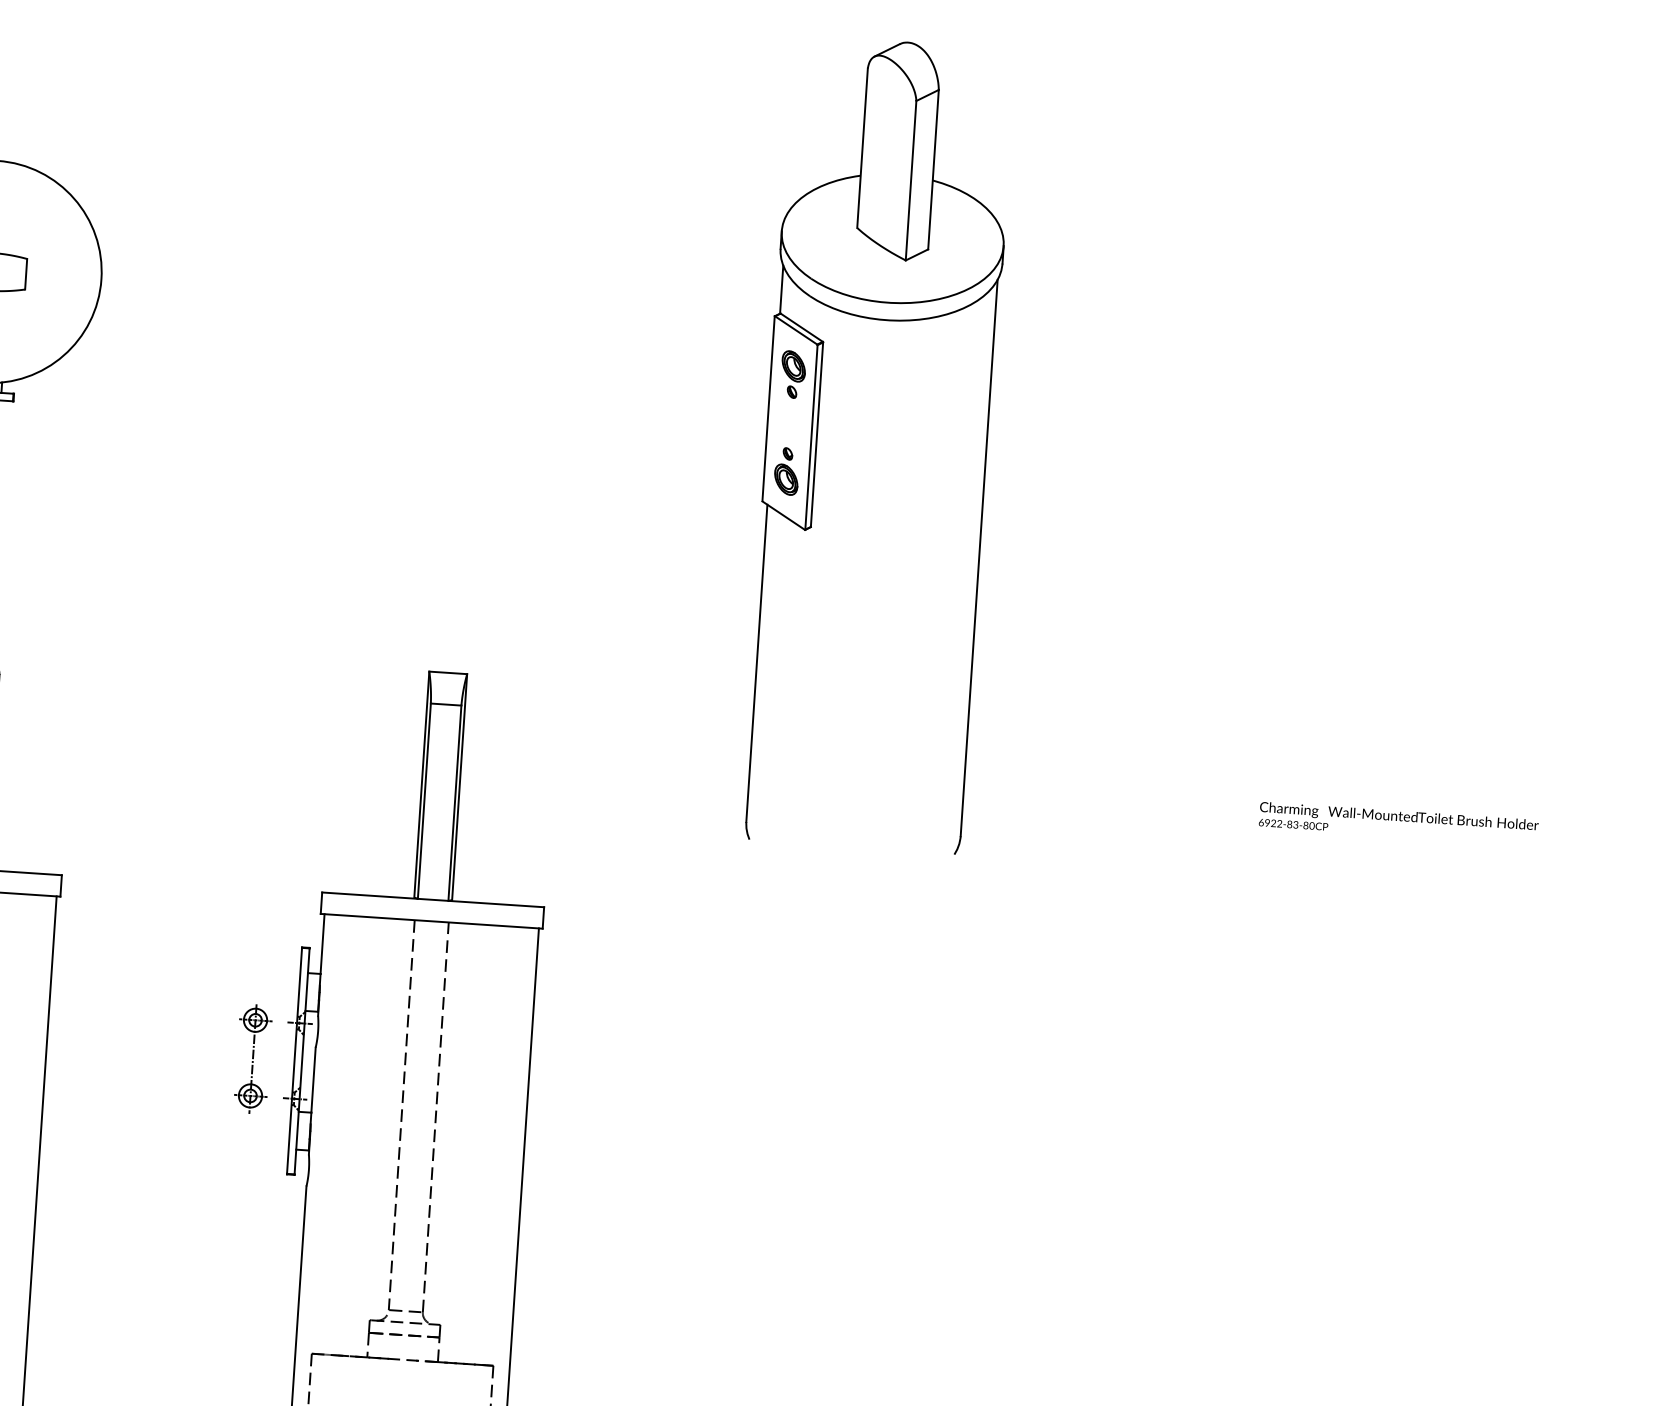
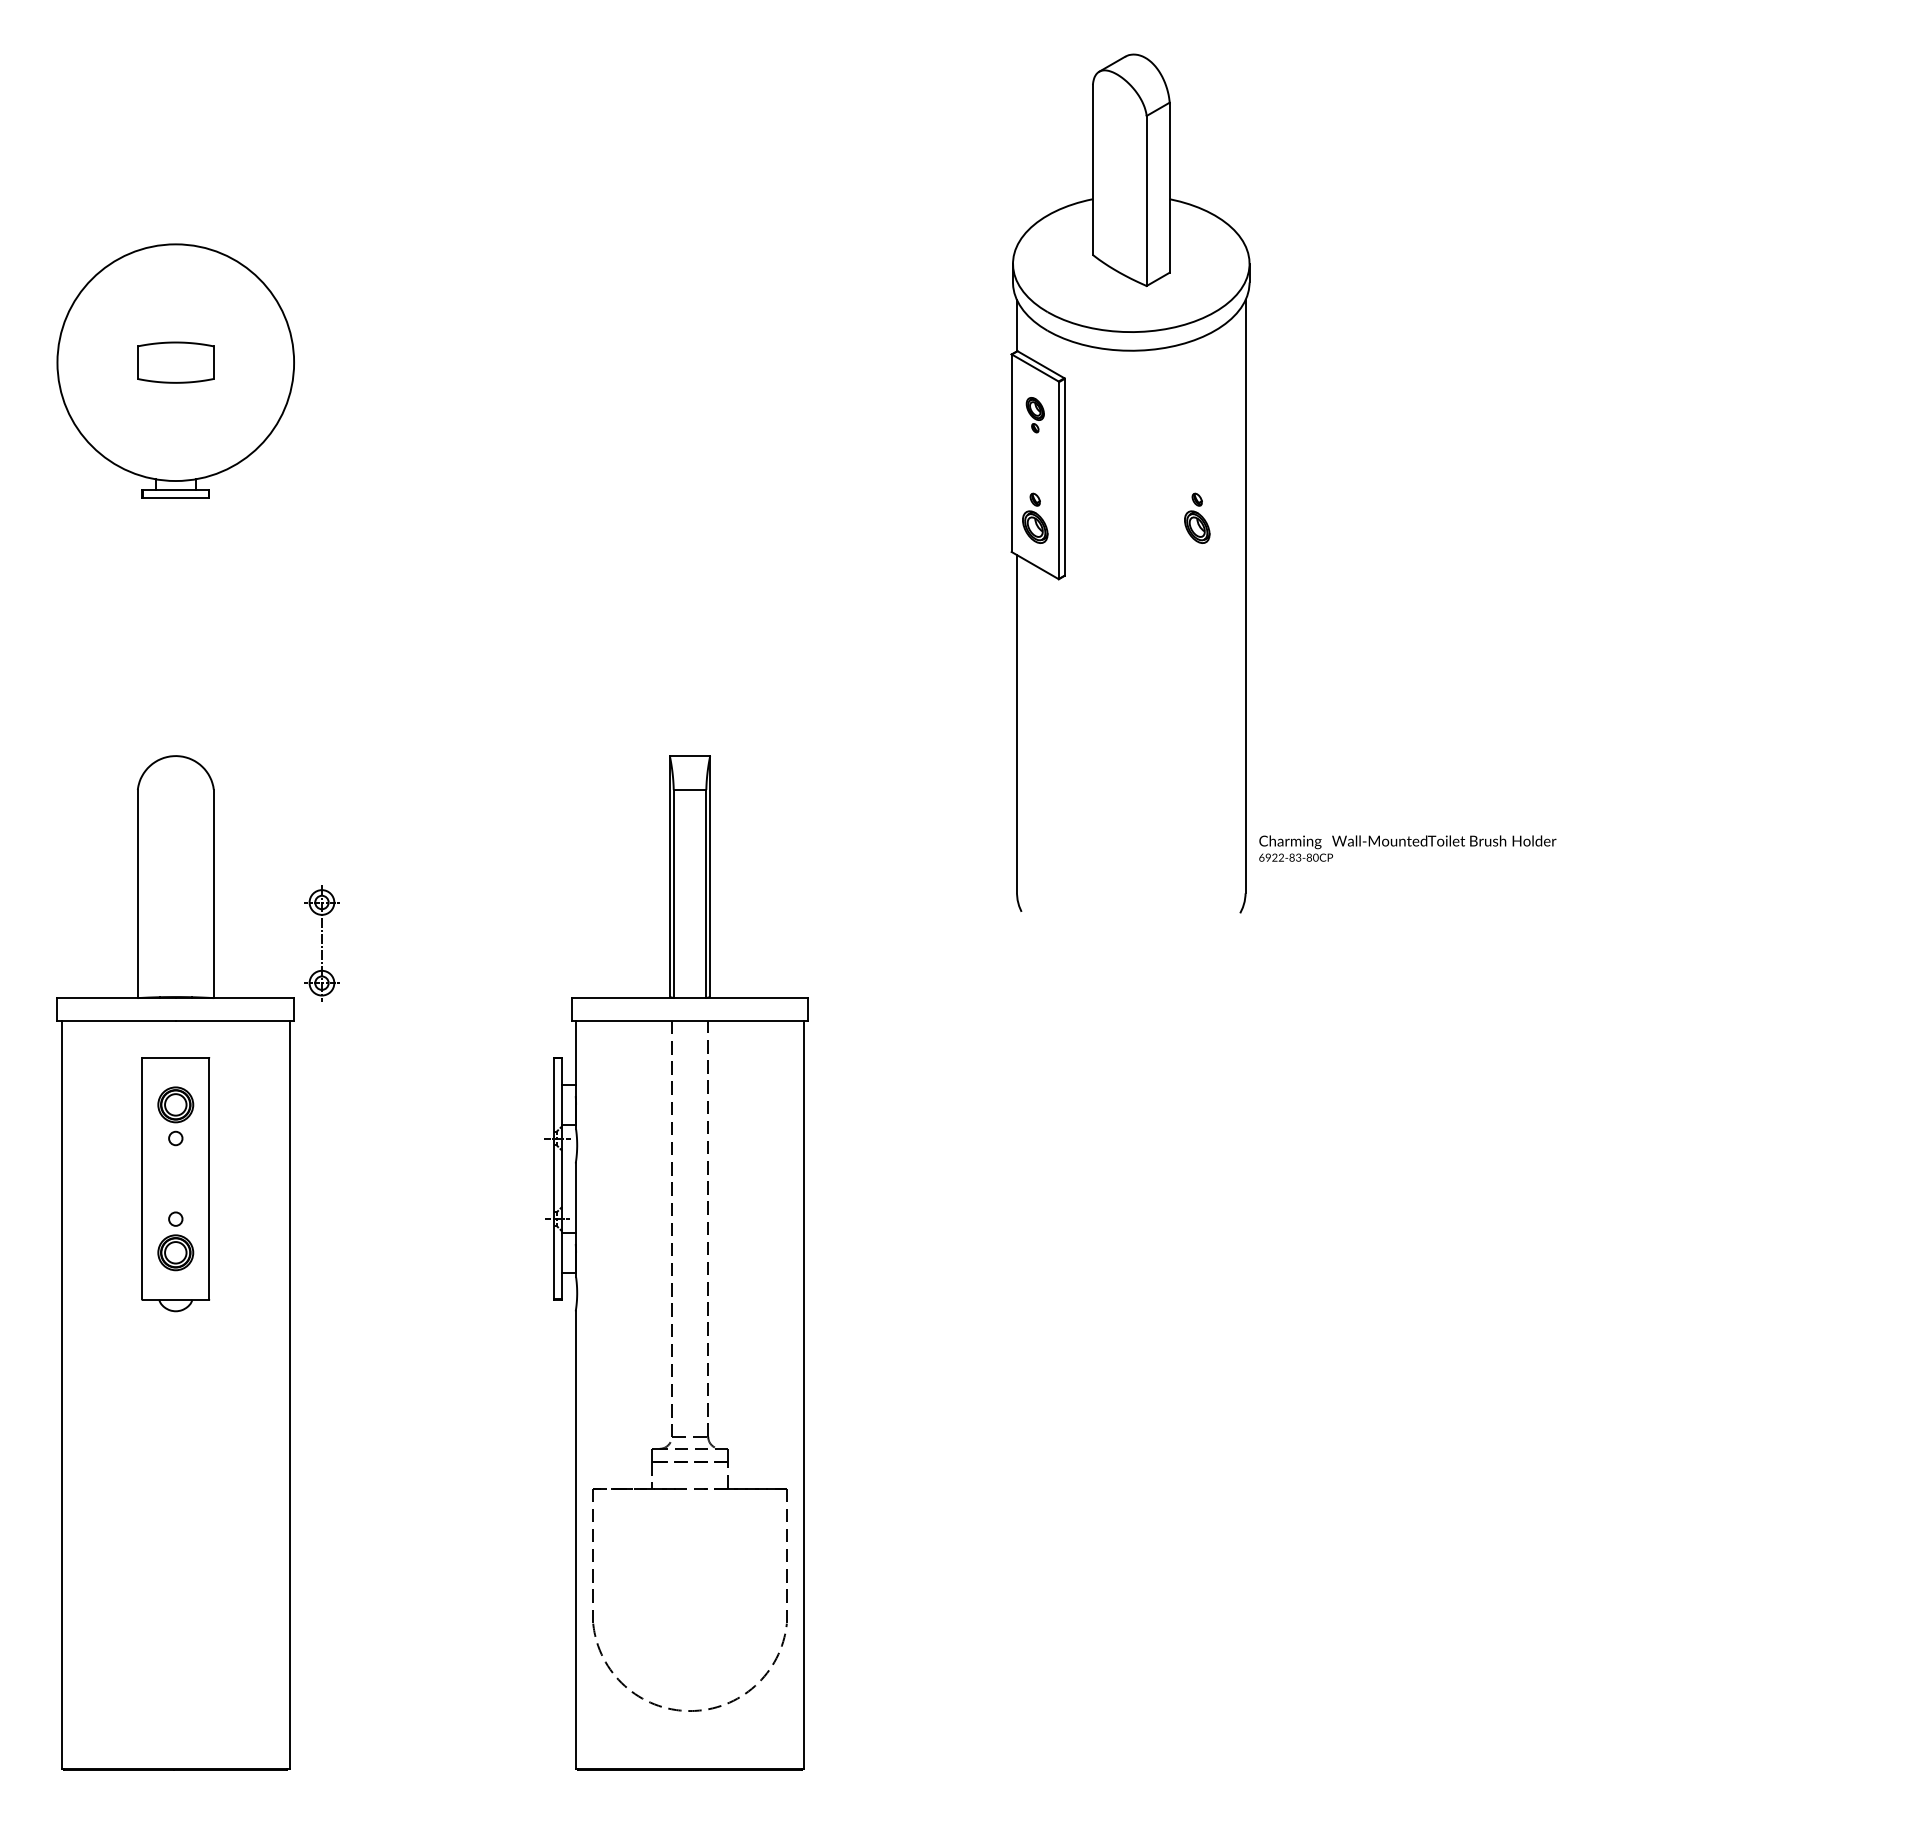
part: (793, 374) -> (1035, 414), size x0.7
part: (939, 480) -> (1197, 517), added
text: (1398, 823) -> (1407, 848), moved
part: (252, 1058) -> (321, 943), moved

